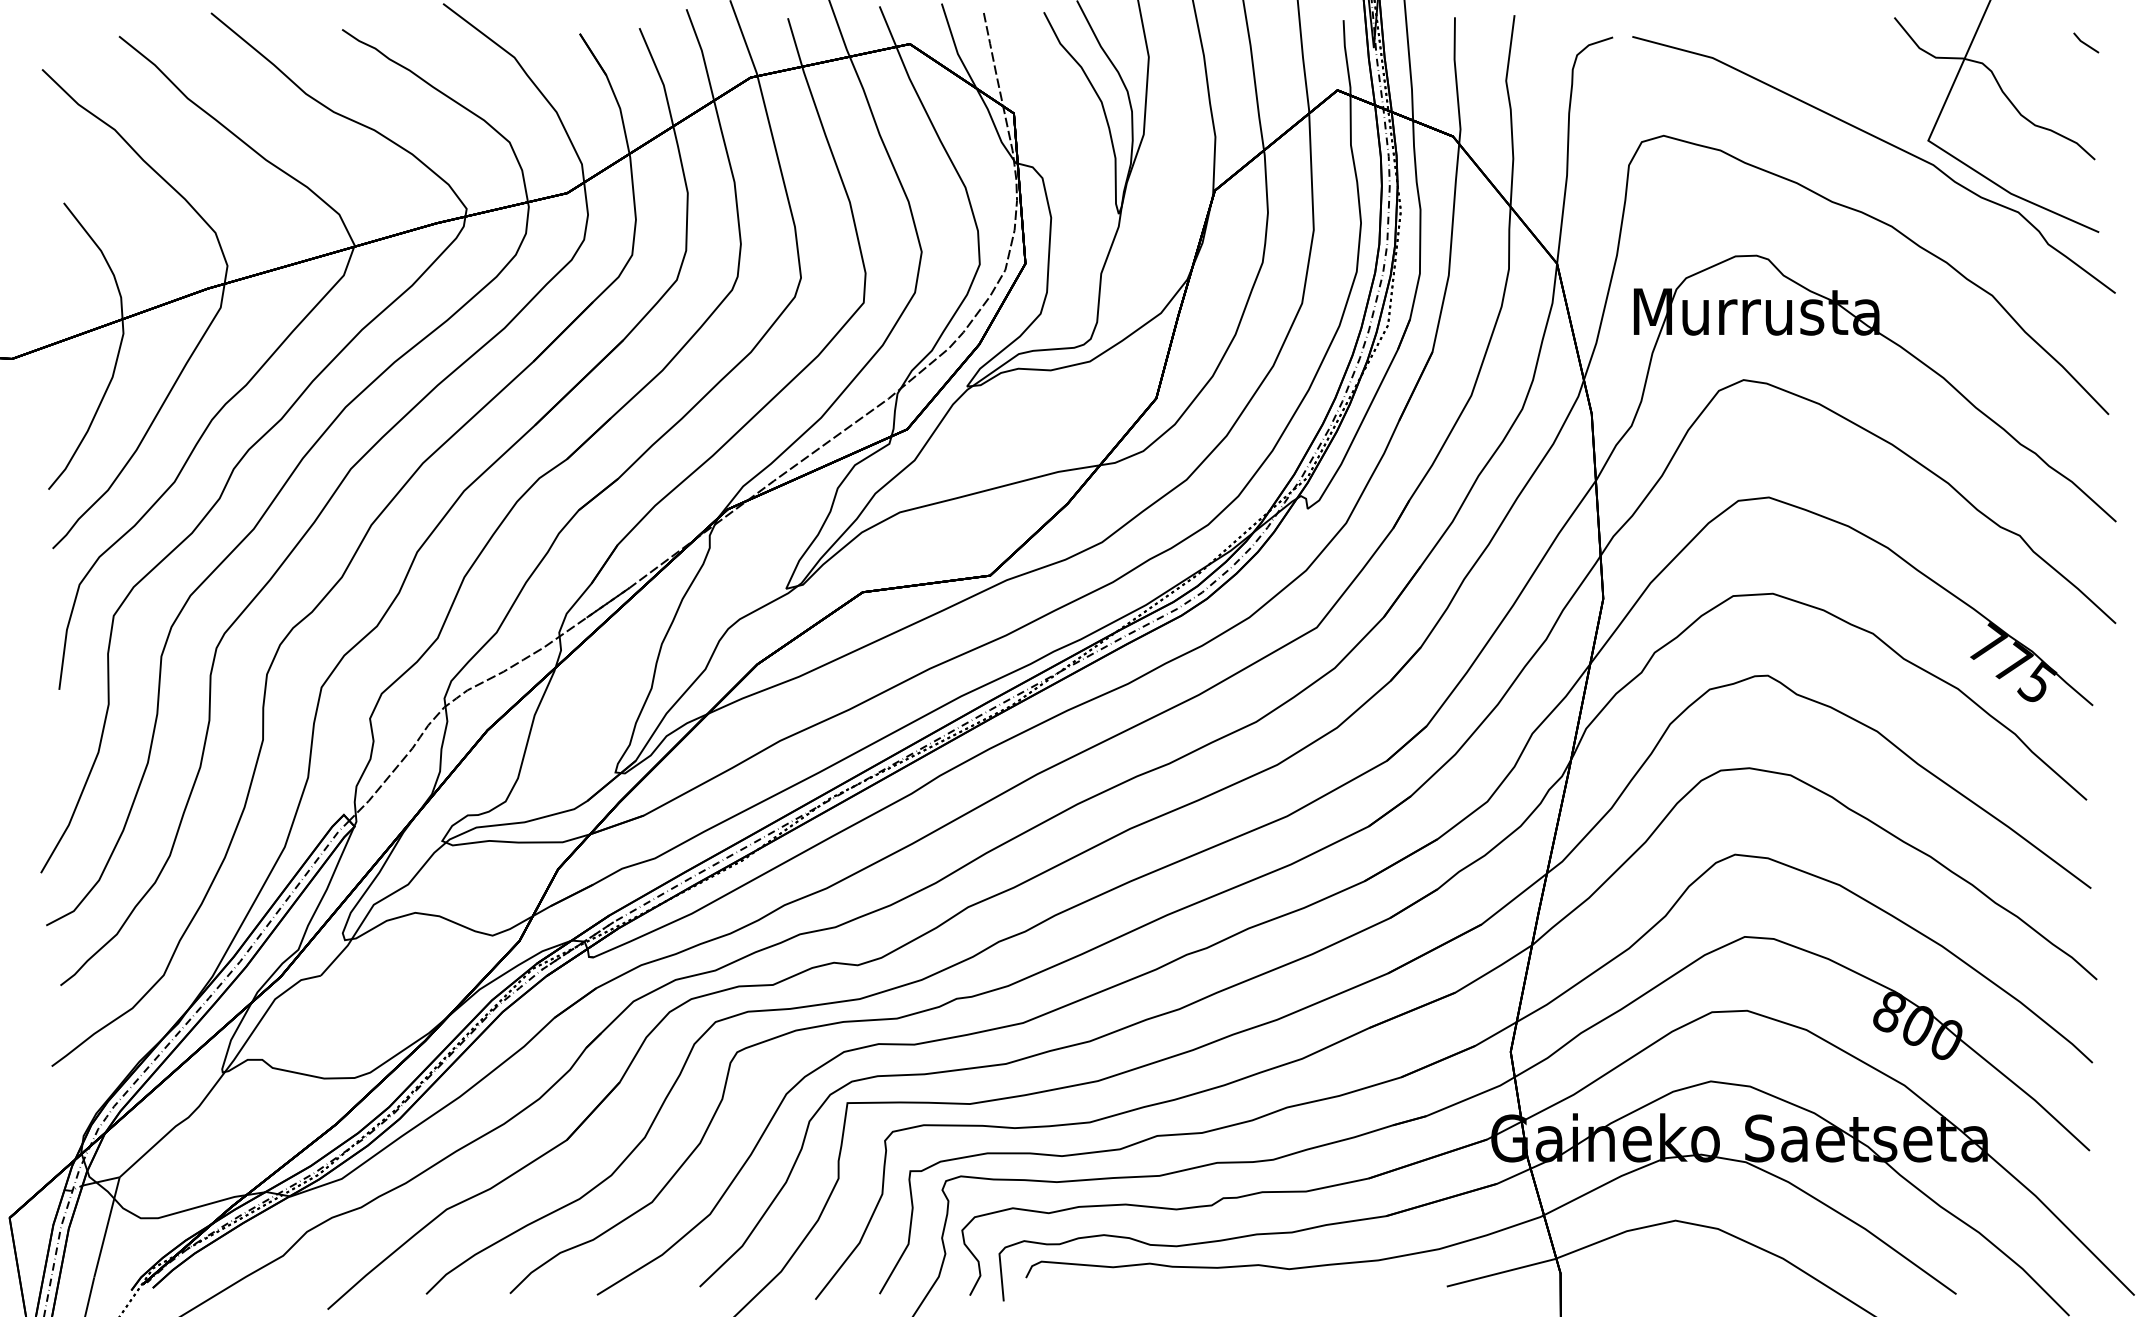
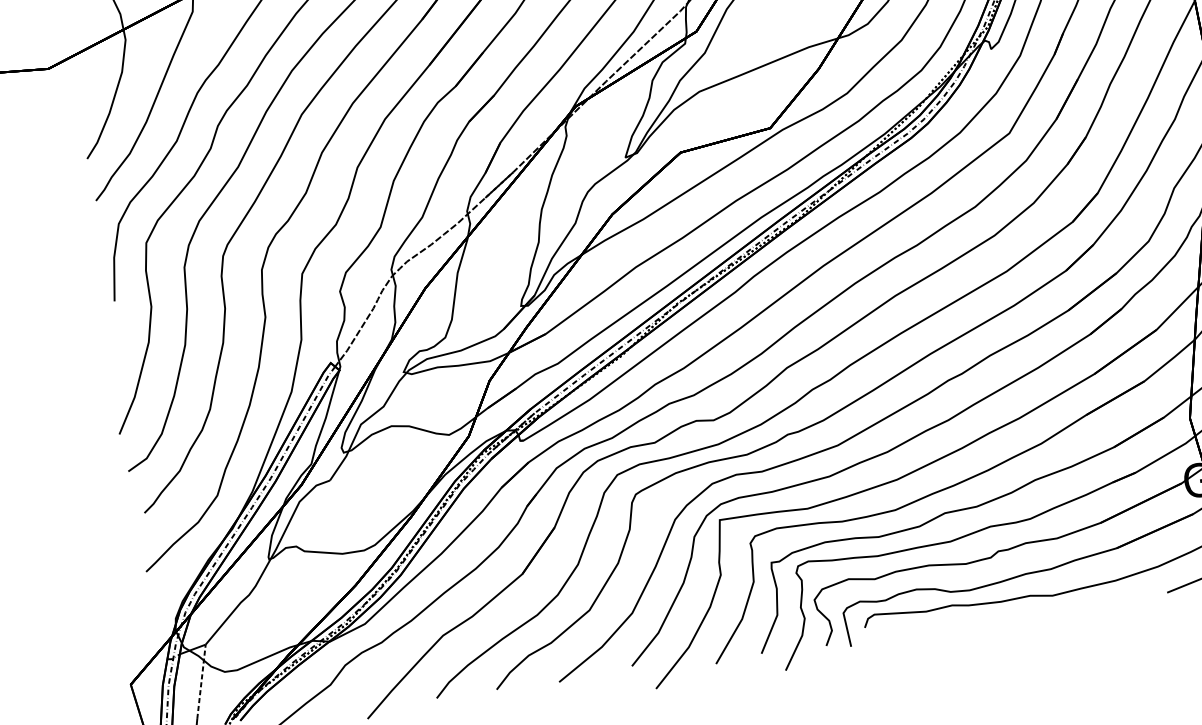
line: (107, 1227) -> (201, 681), solid -> dashed

